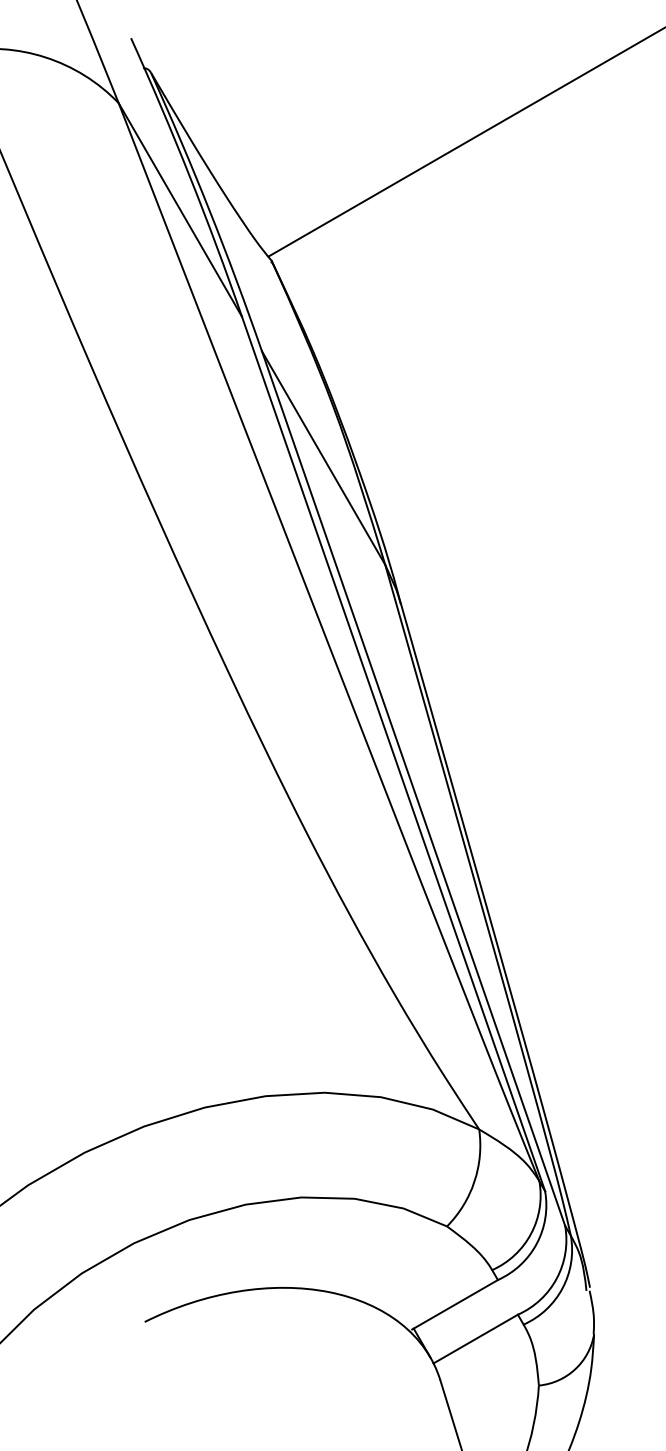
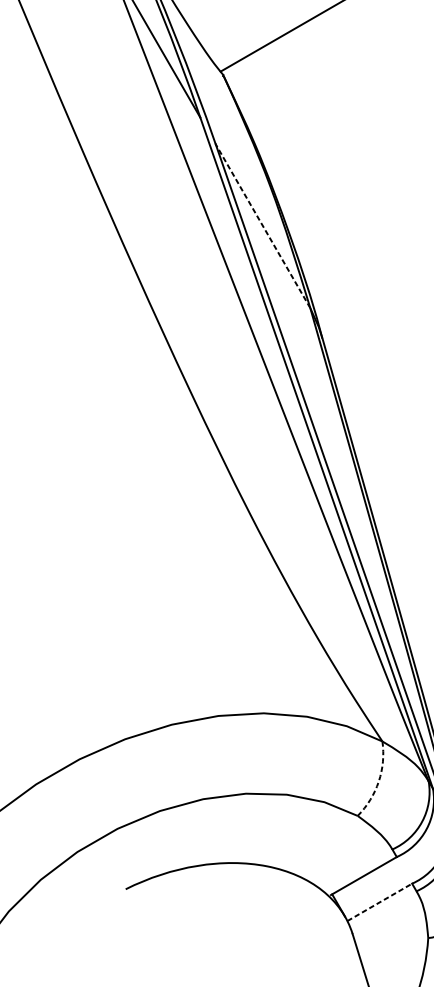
line: (323, 457) -> (262, 225), solid -> dashed
arc: (474, 1181) -> (378, 781), solid -> dashed
line: (475, 1339) -> (379, 902), solid -> dashed

